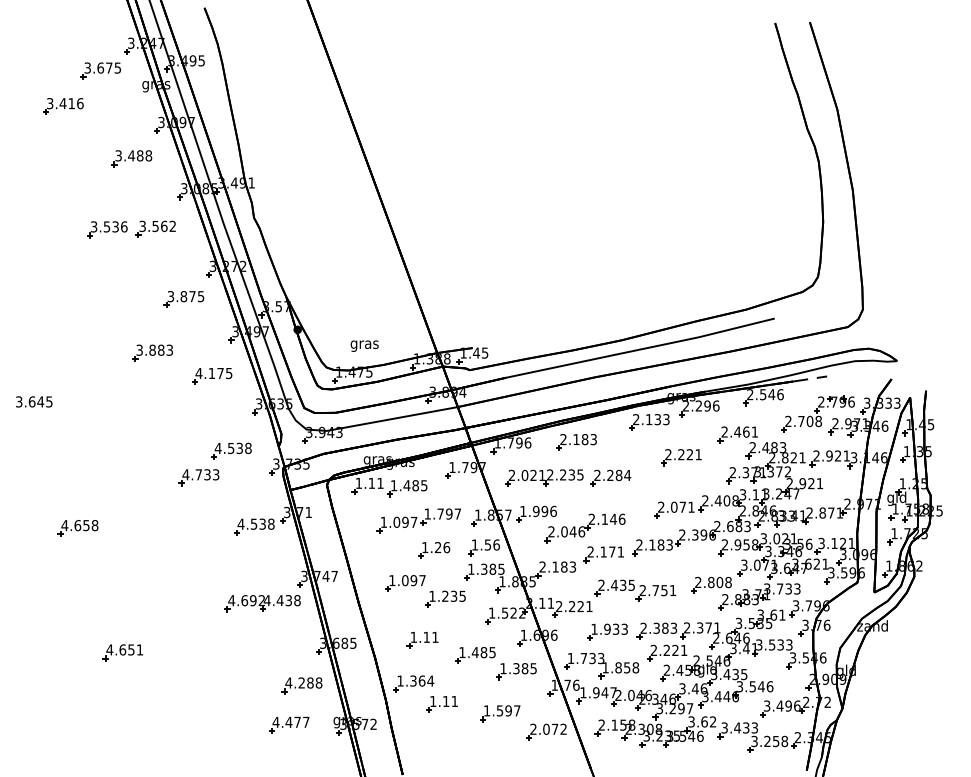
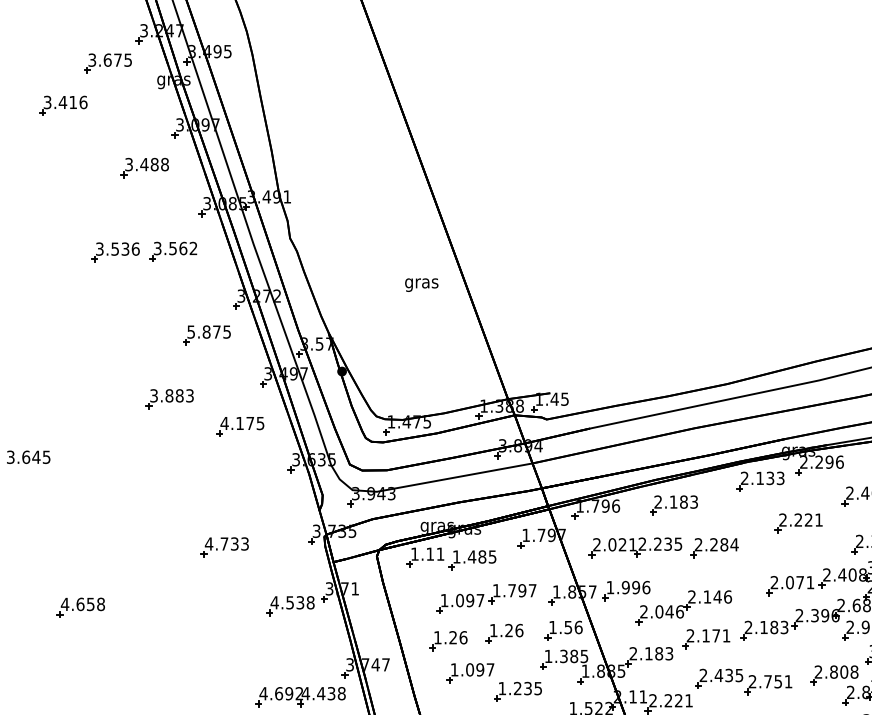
text: (171, 296) -> (191, 331), 3.875 -> 5.875
text: (364, 345) -> (421, 284), moved
part: (231, 450) -> (263, 515), removed
part: (387, 556) -> (448, 641), added

